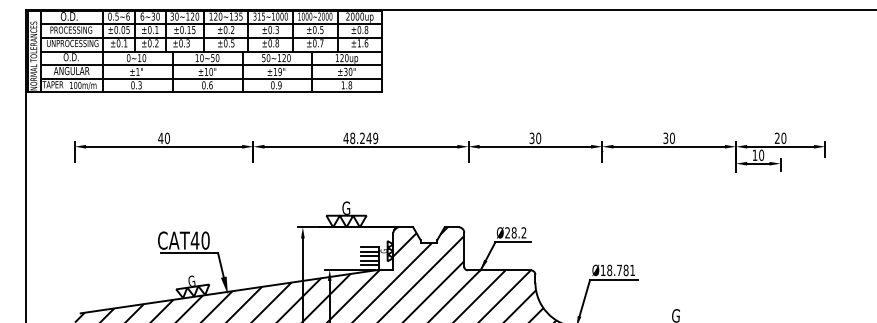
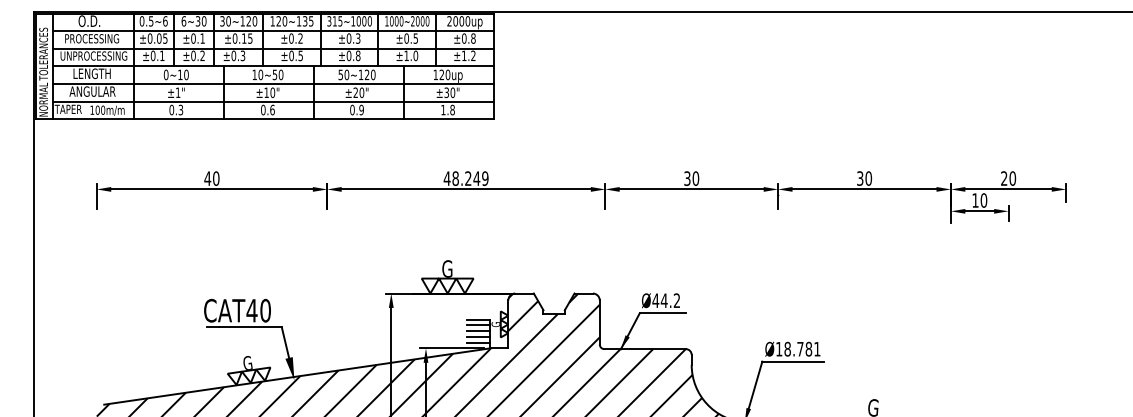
text: (318, 43) -> (411, 55), ±0.7 -> ±1.0
text: (366, 43) -> (473, 55), ±1.6 -> ±1.2
text: (70, 57) -> (91, 73), O.D. -> LENGTH
text: (277, 71) -> (358, 92), ±19" -> ±20"
text: (510, 232) -> (659, 300), Ø28.2 -> Ø44.2

